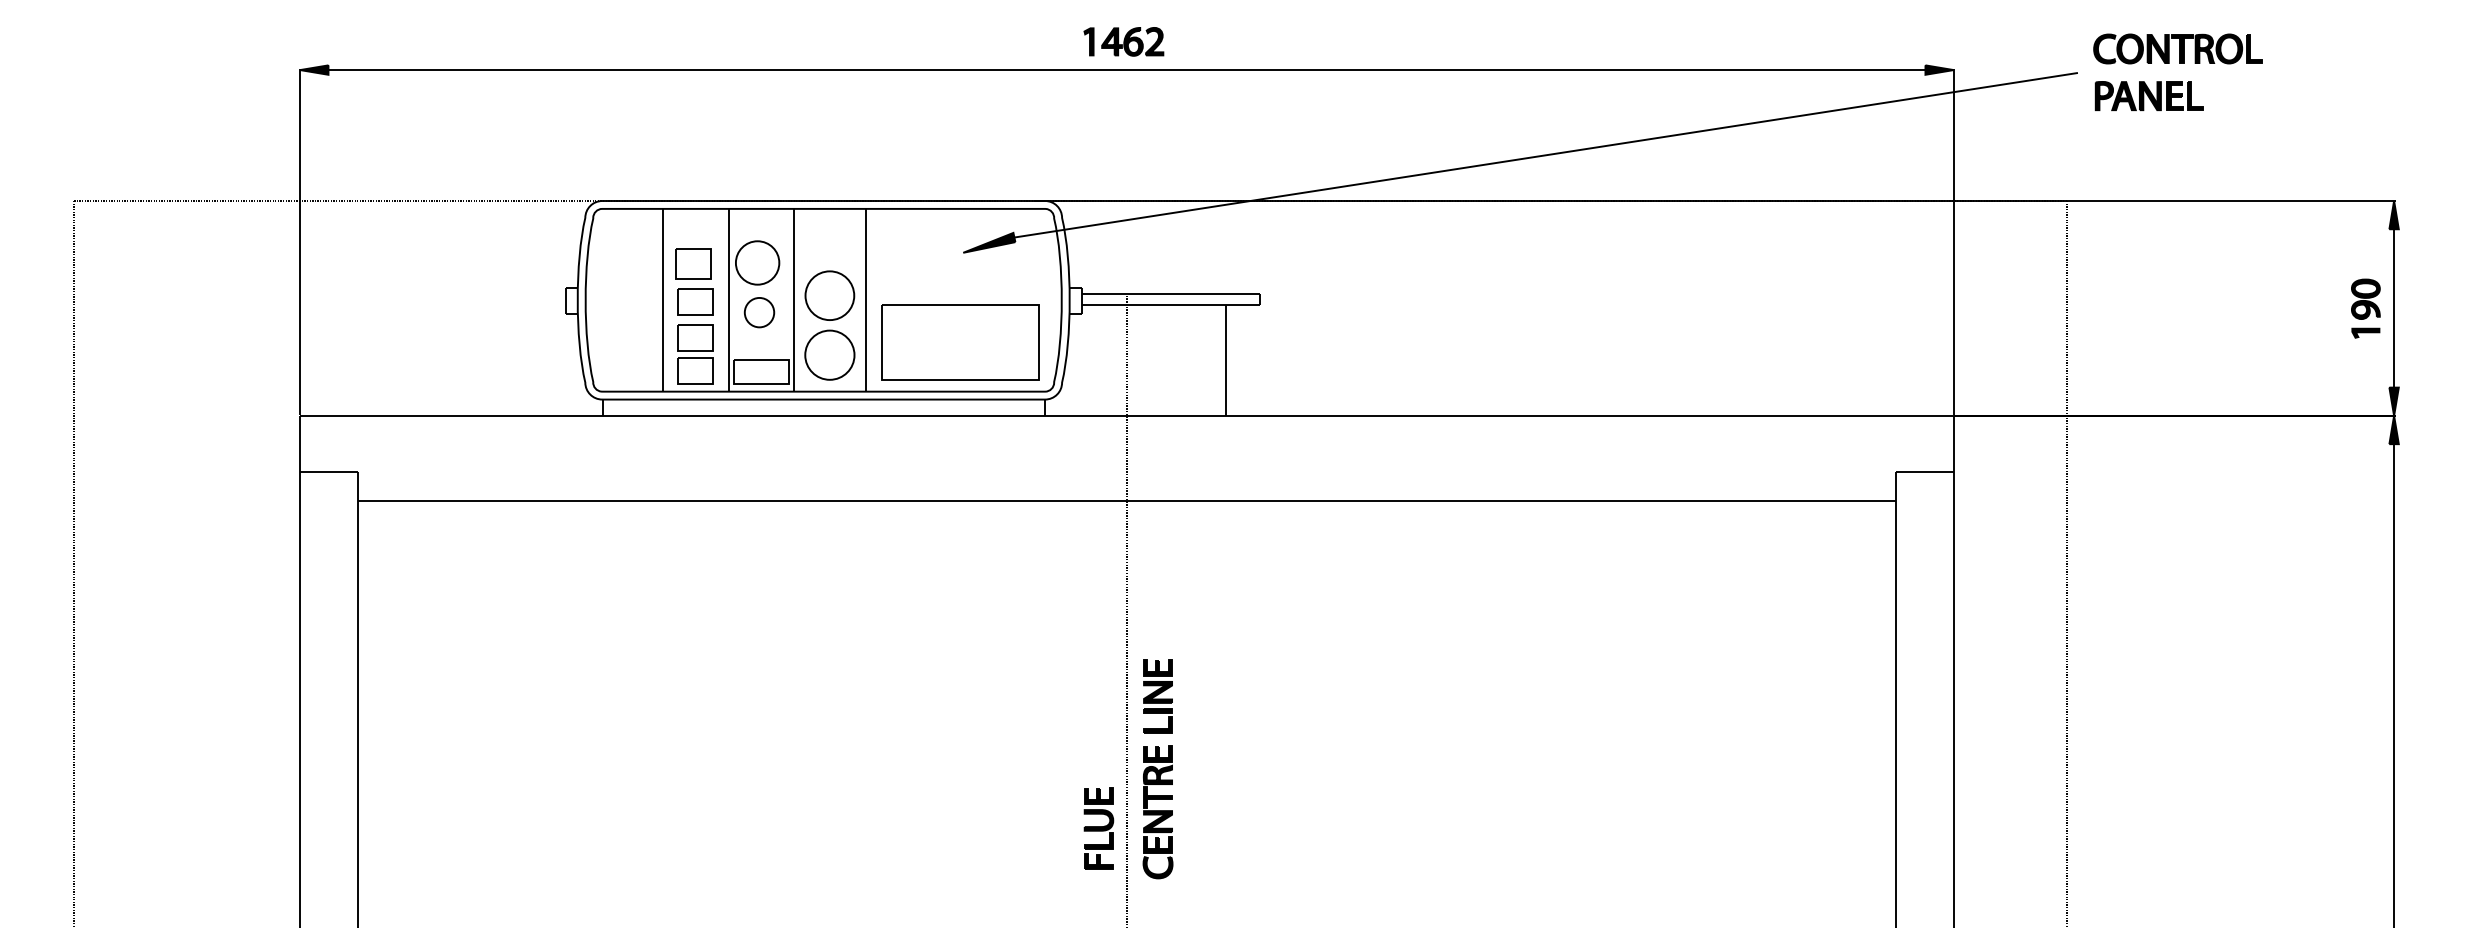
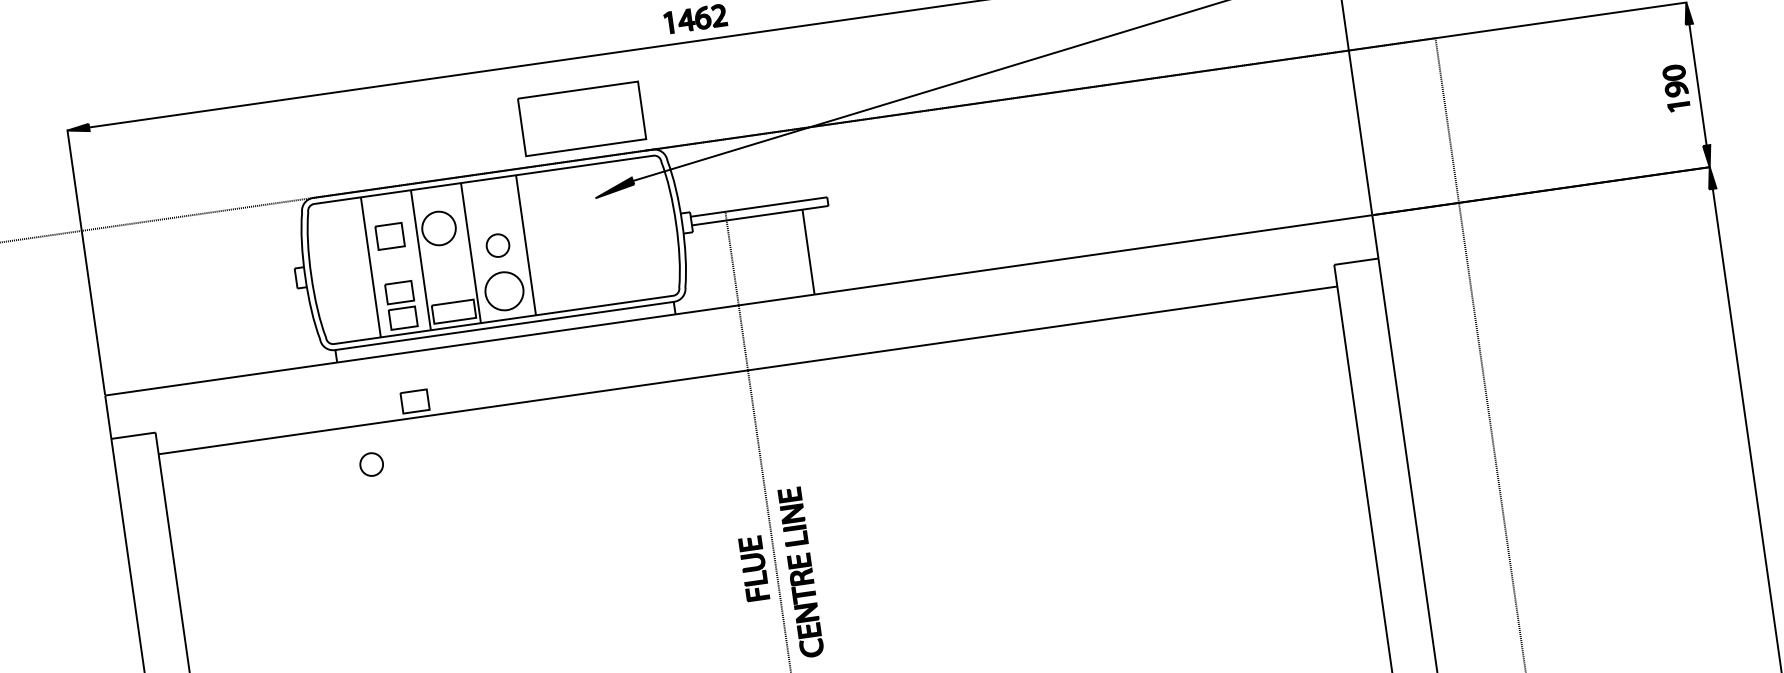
part: (829, 295) -> (497, 245), size x0.6
part: (695, 301) -> (415, 401), moved
part: (759, 312) -> (371, 464), moved
part: (960, 342) -> (582, 118), moved
part: (1098, 828) -> (753, 568), moved

